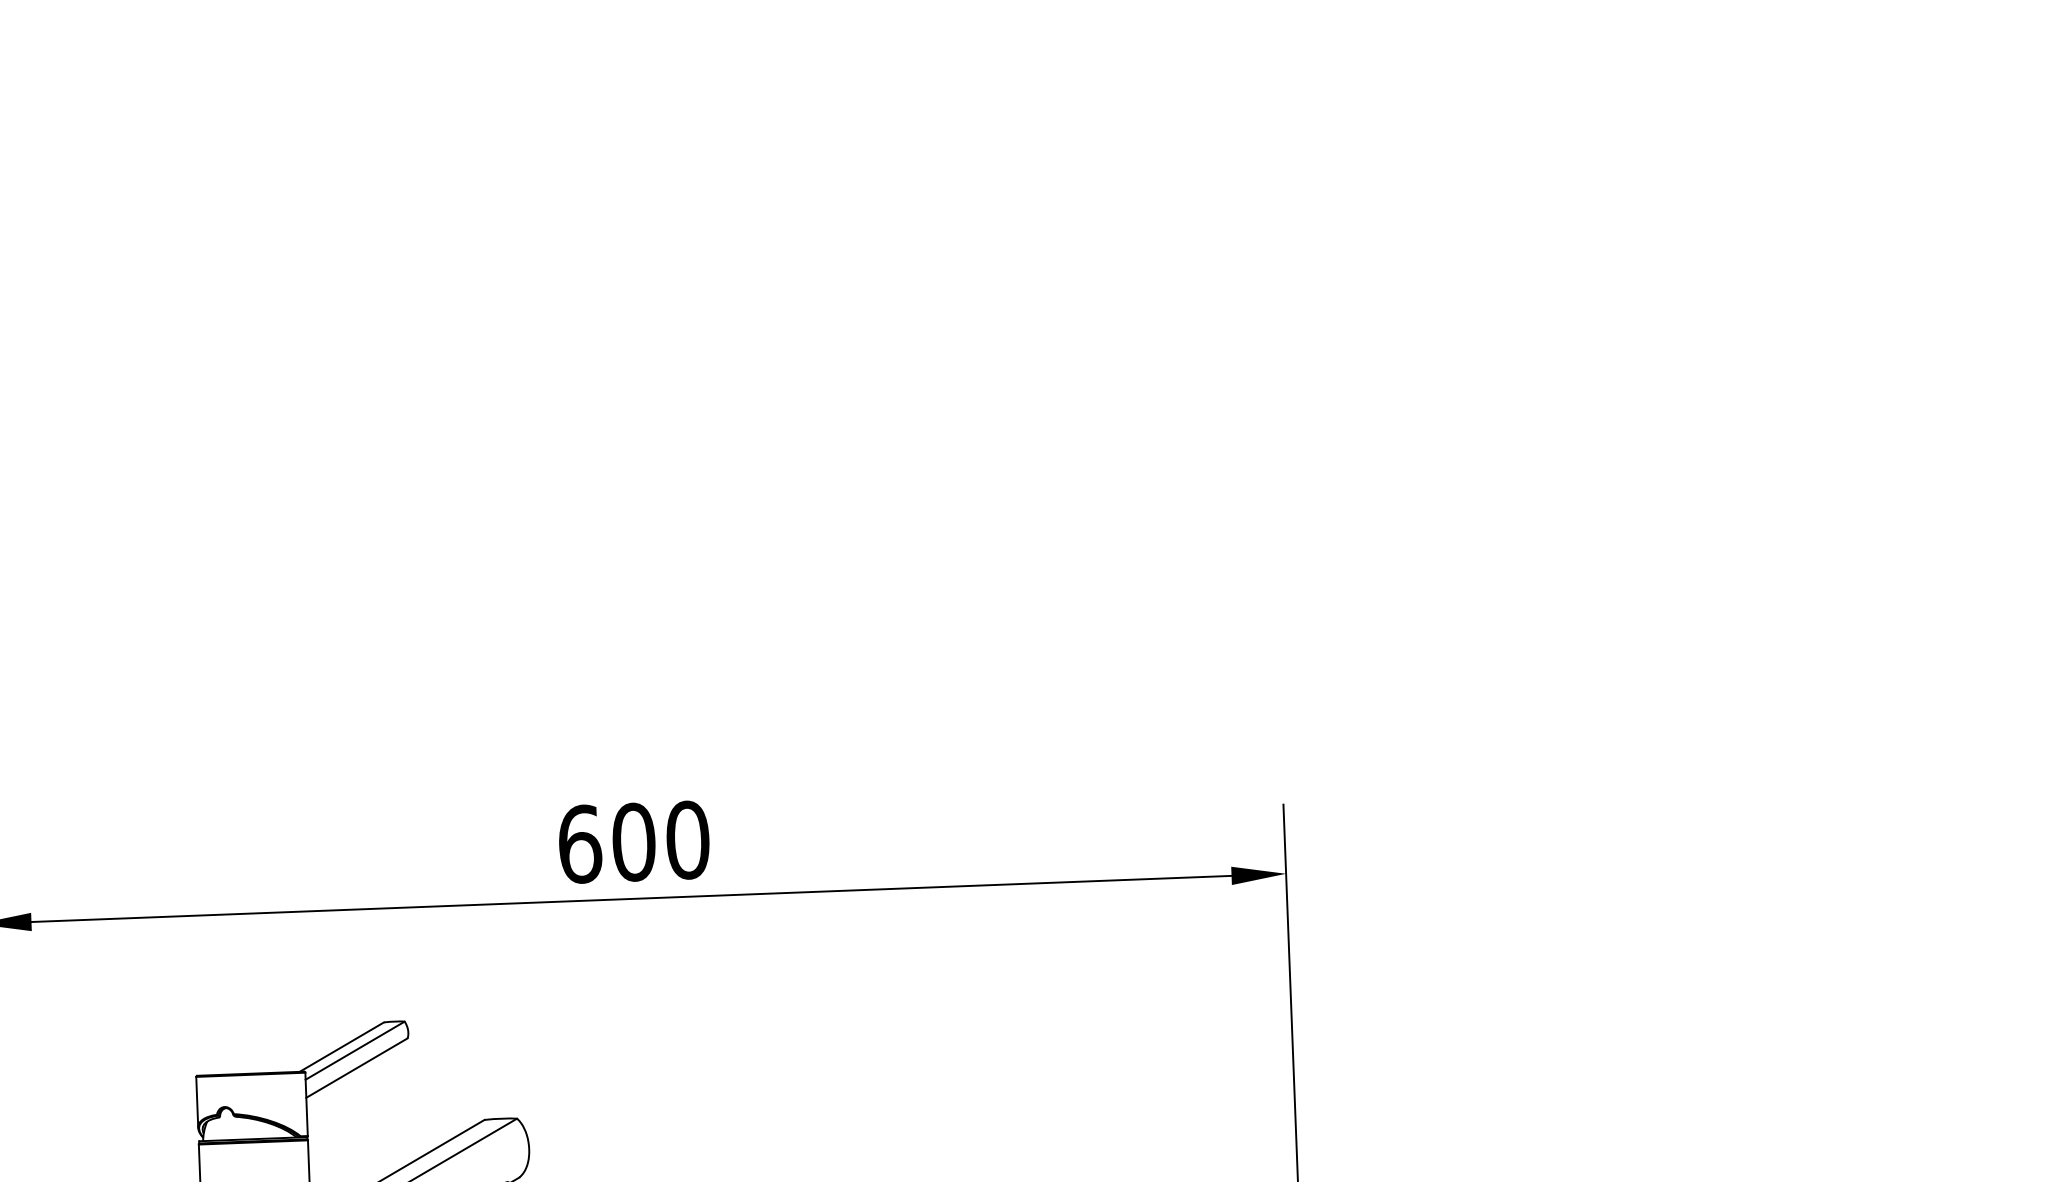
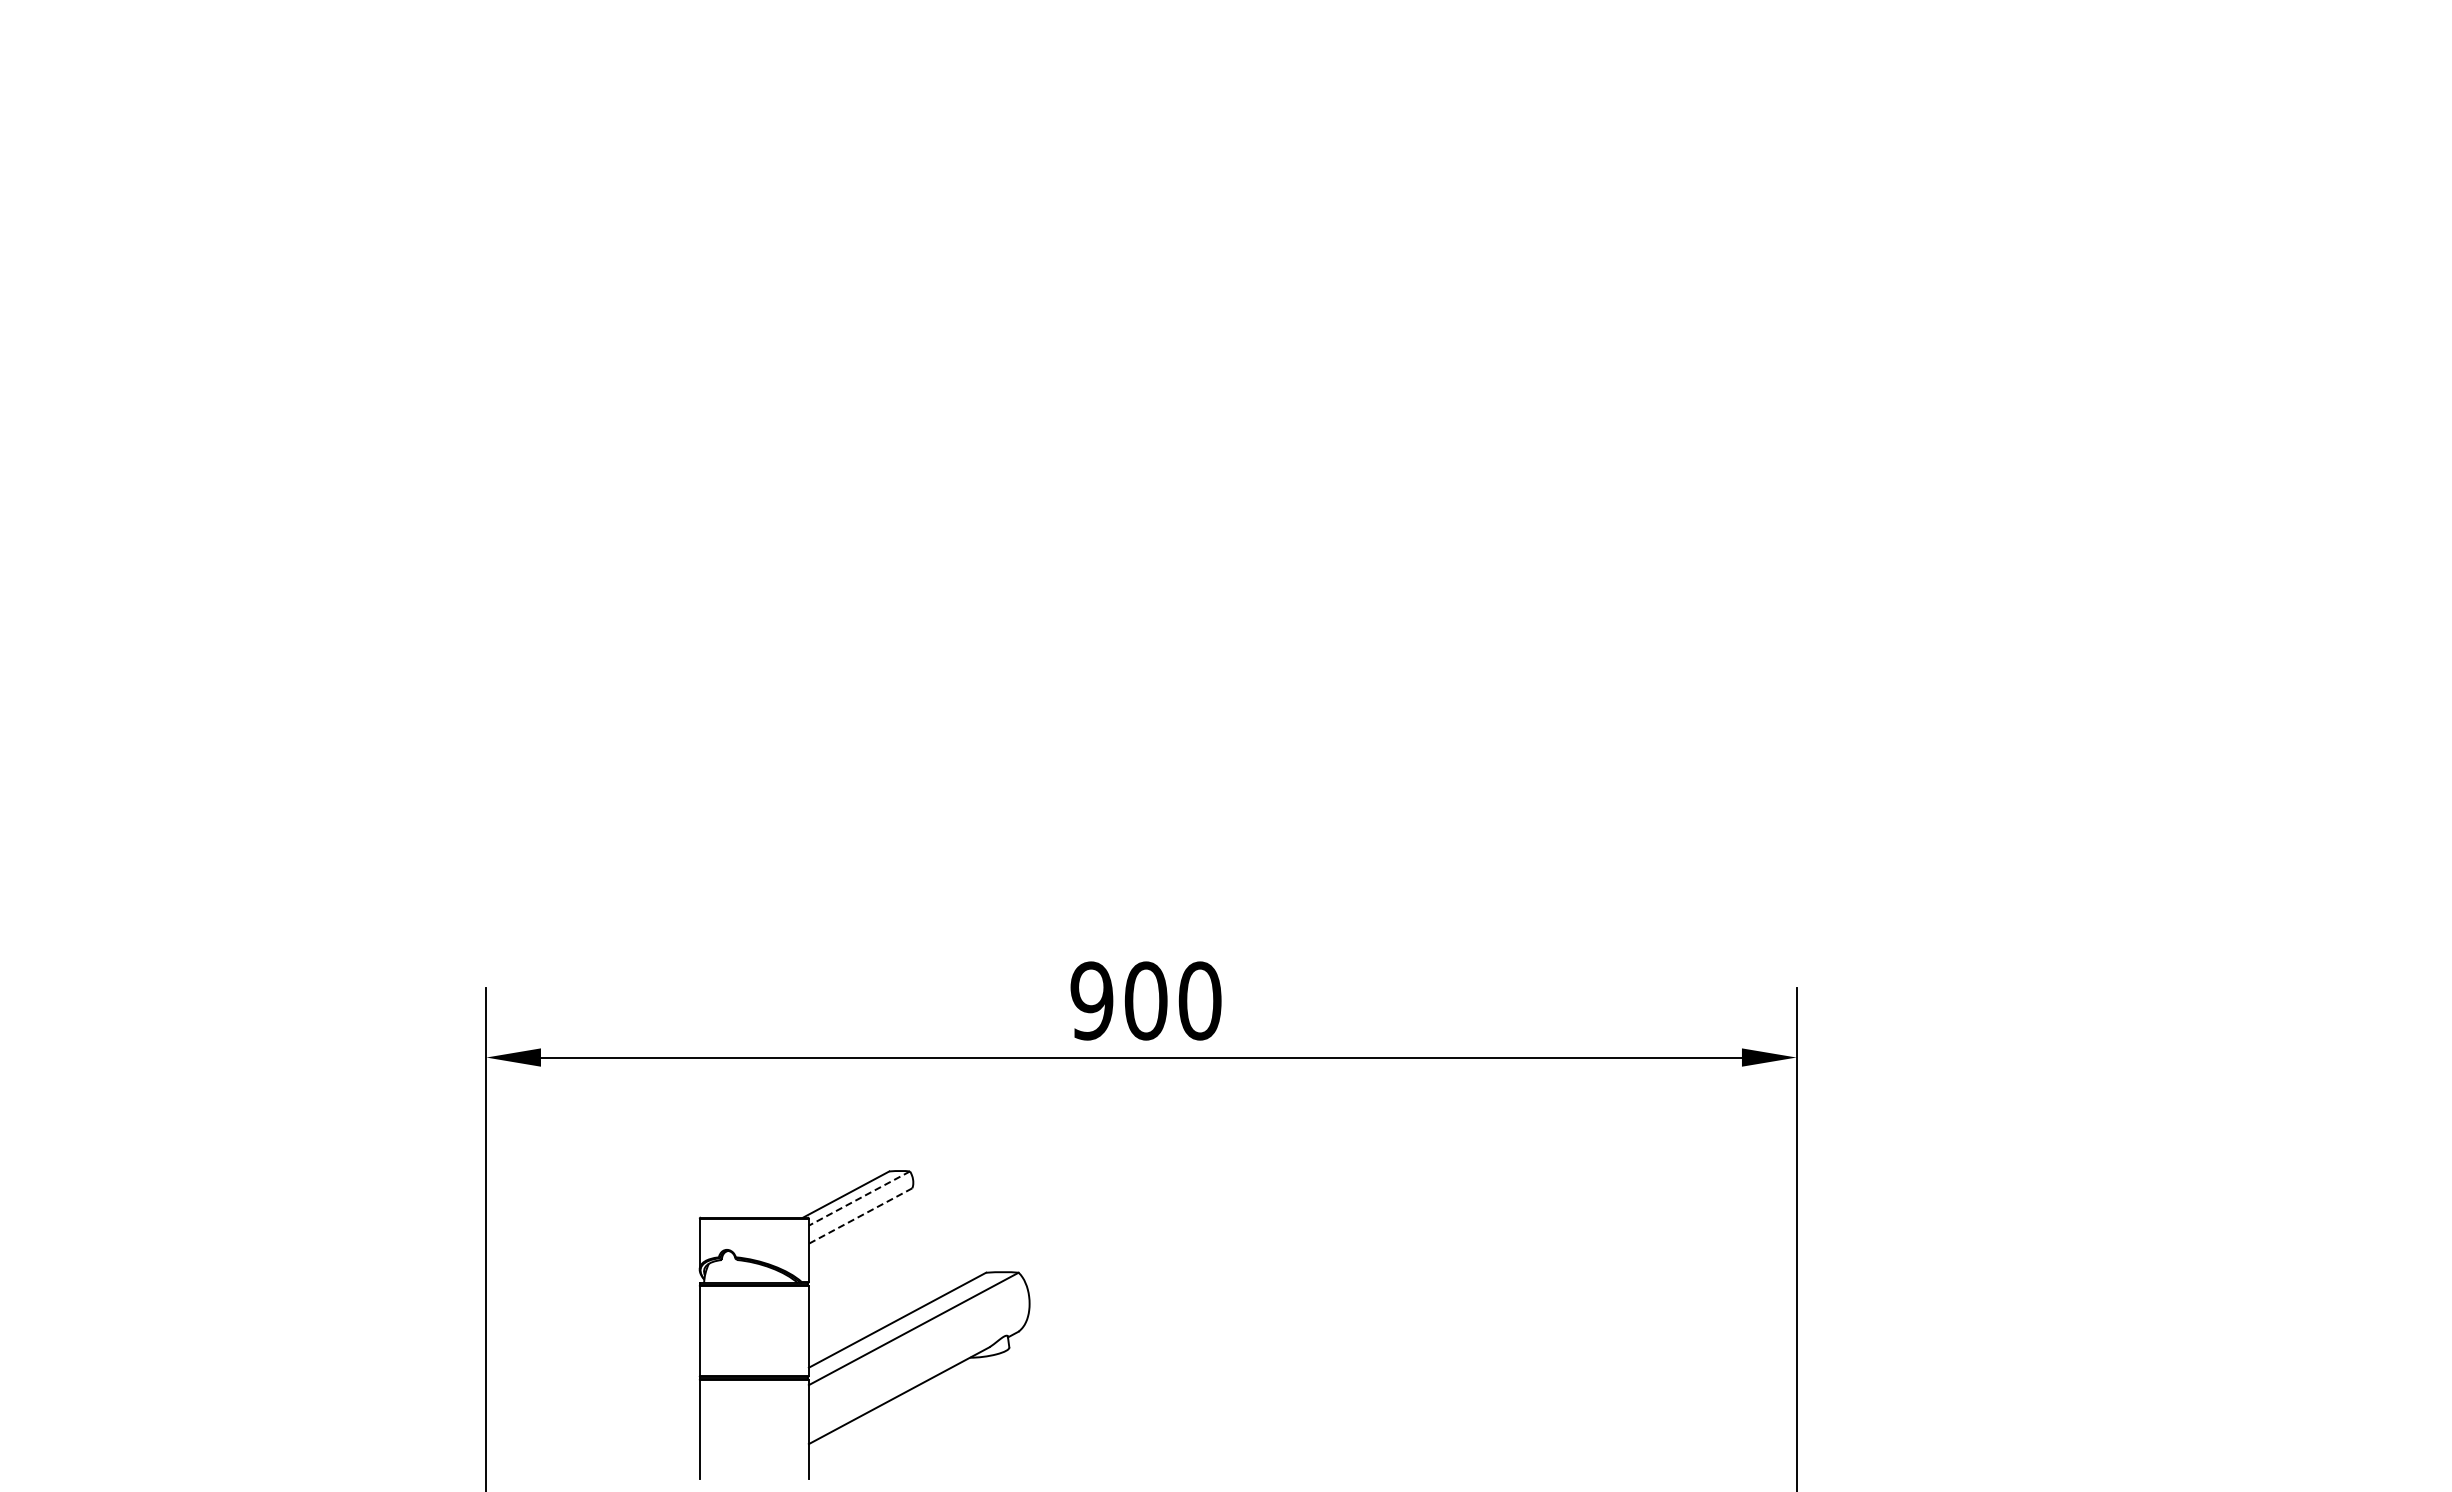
text: (579, 843) -> (1091, 1000), 600 -> 900
line: (355, 1050) -> (859, 1198), solid -> dashed
line: (356, 1068) -> (860, 1216), solid -> dashed

